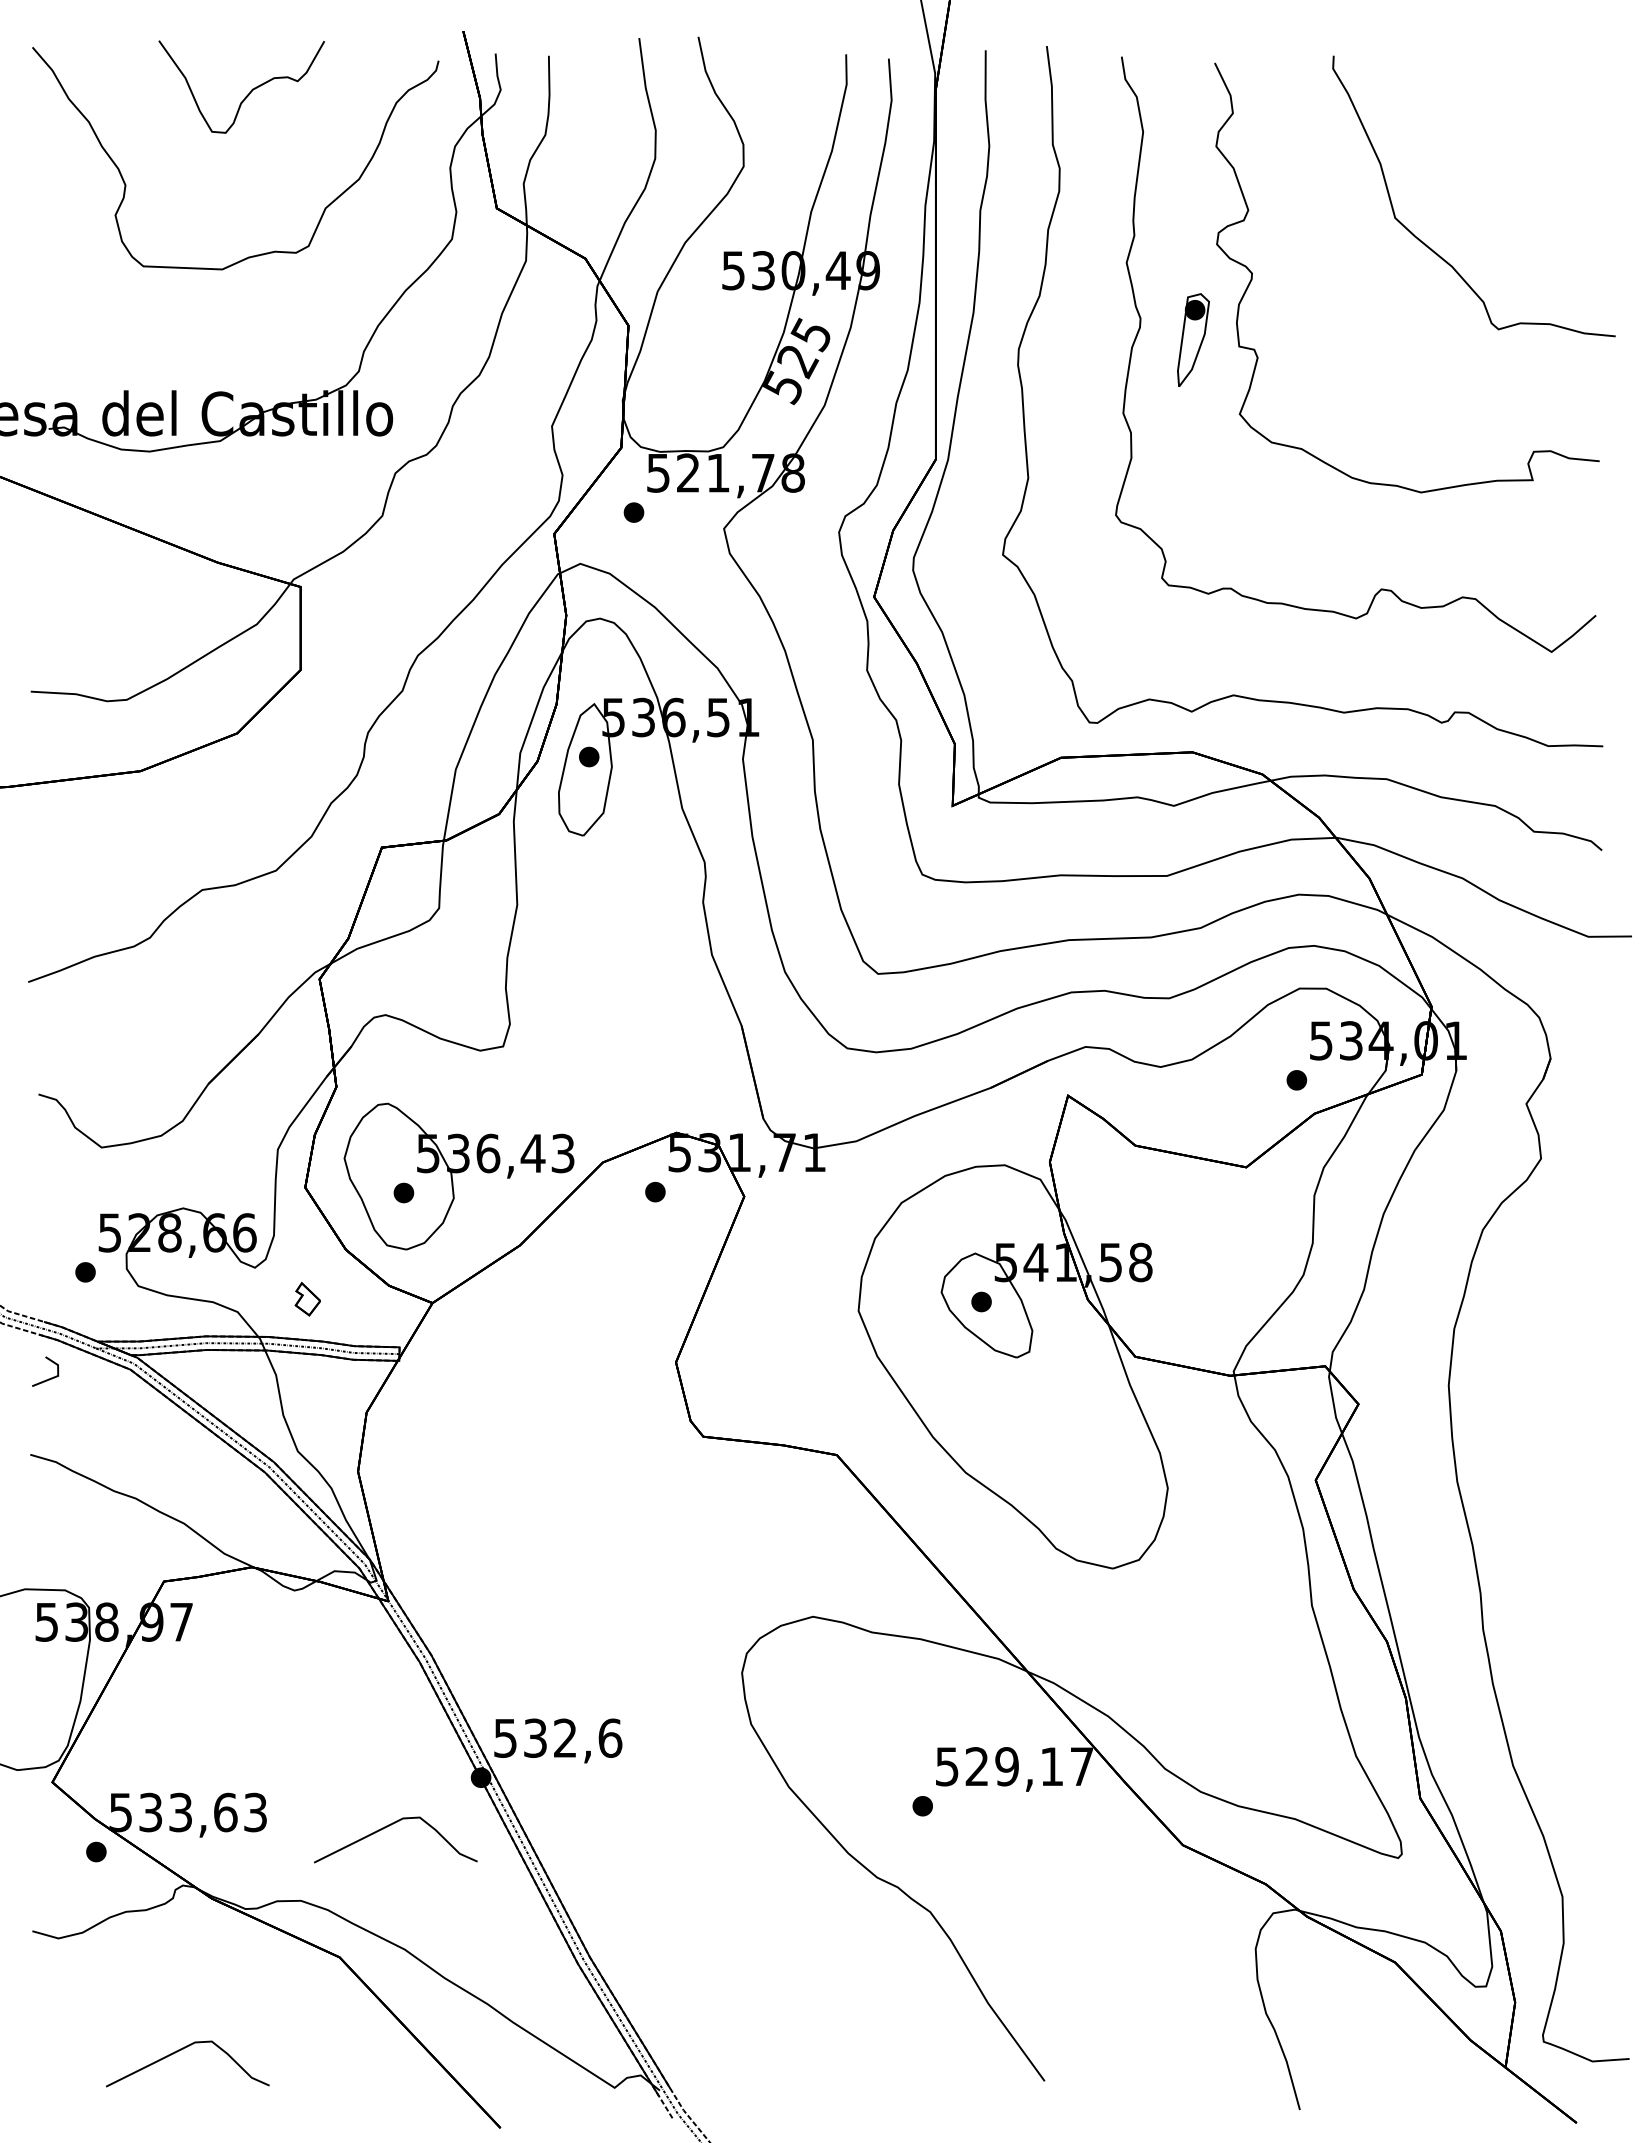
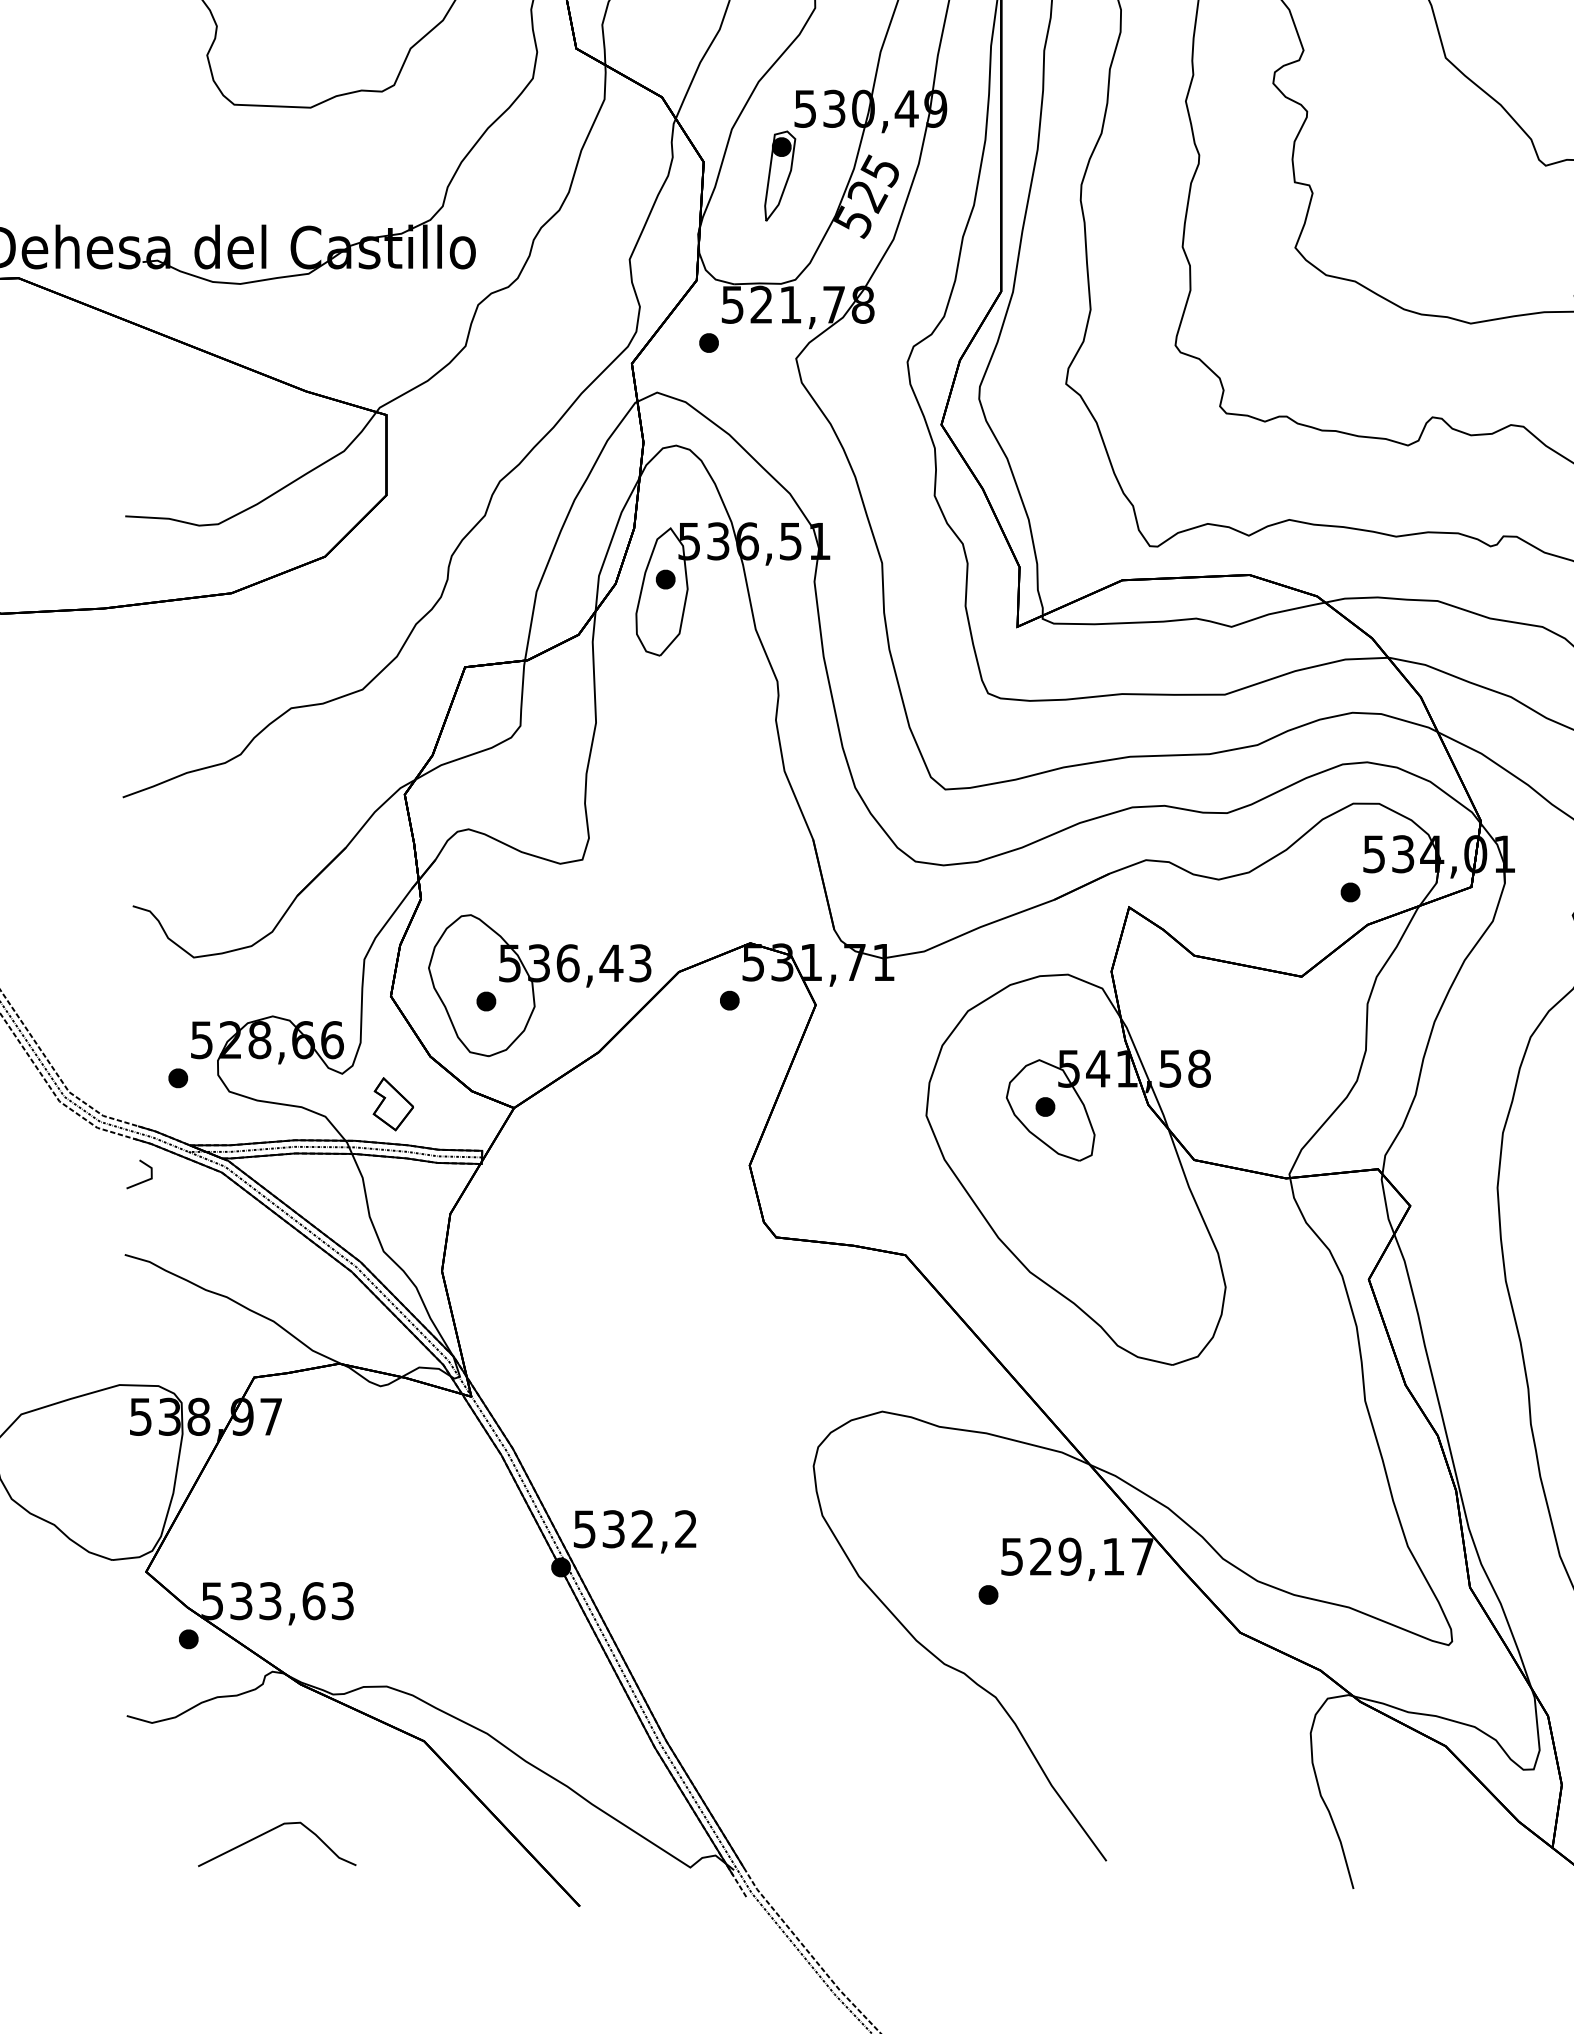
part: (1193, 339) -> (780, 175), moved
part: (307, 1299) -> (393, 1104), size x1.67
text: (610, 1737) -> (686, 1528), 532,6 -> 532,2
part: (389, 1826) -> (472, 1614), removed

